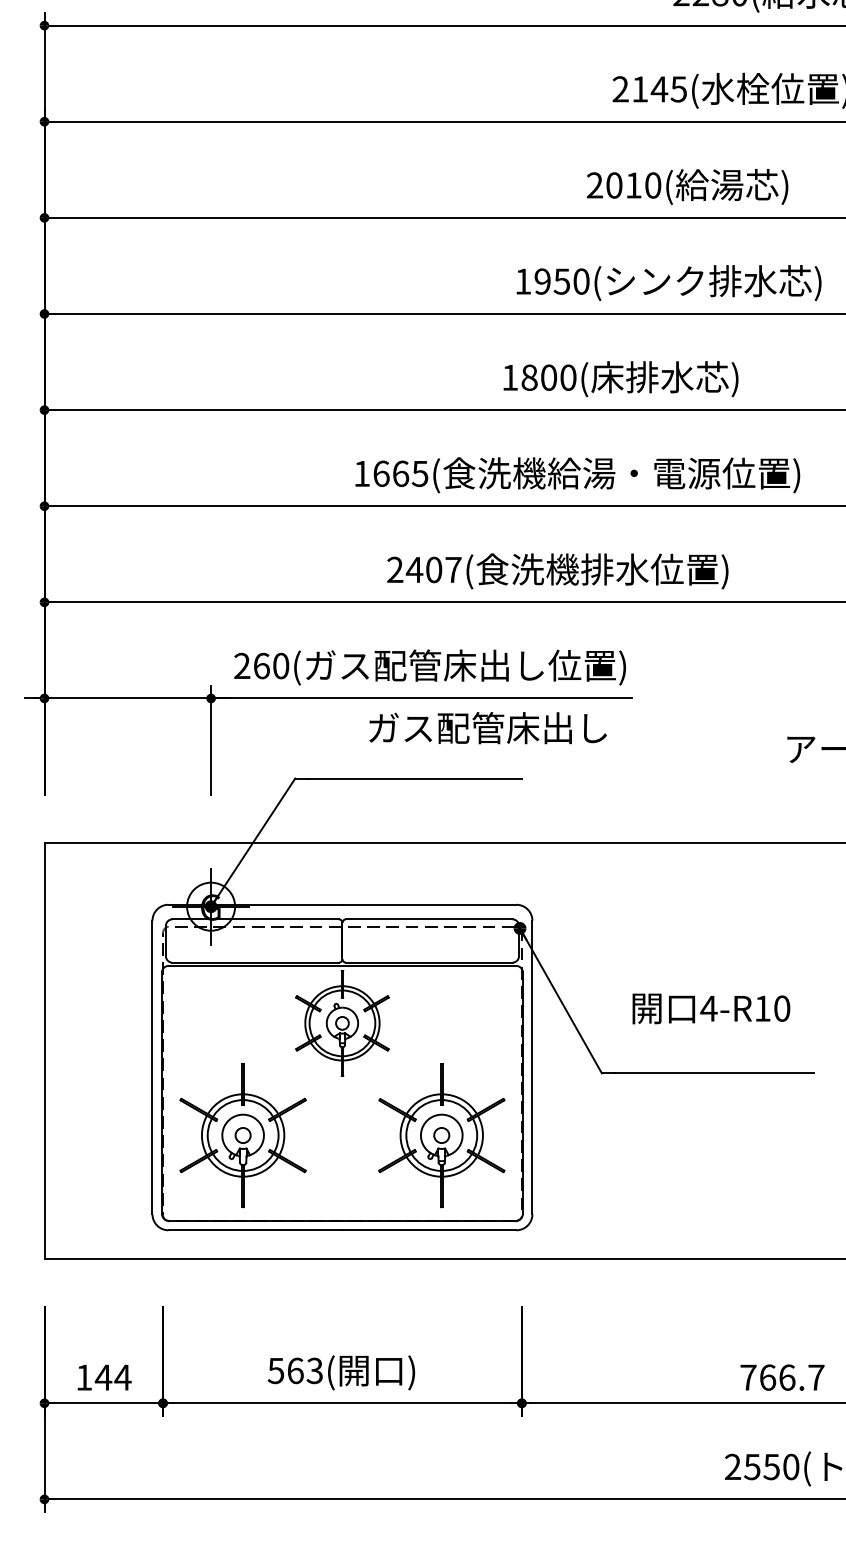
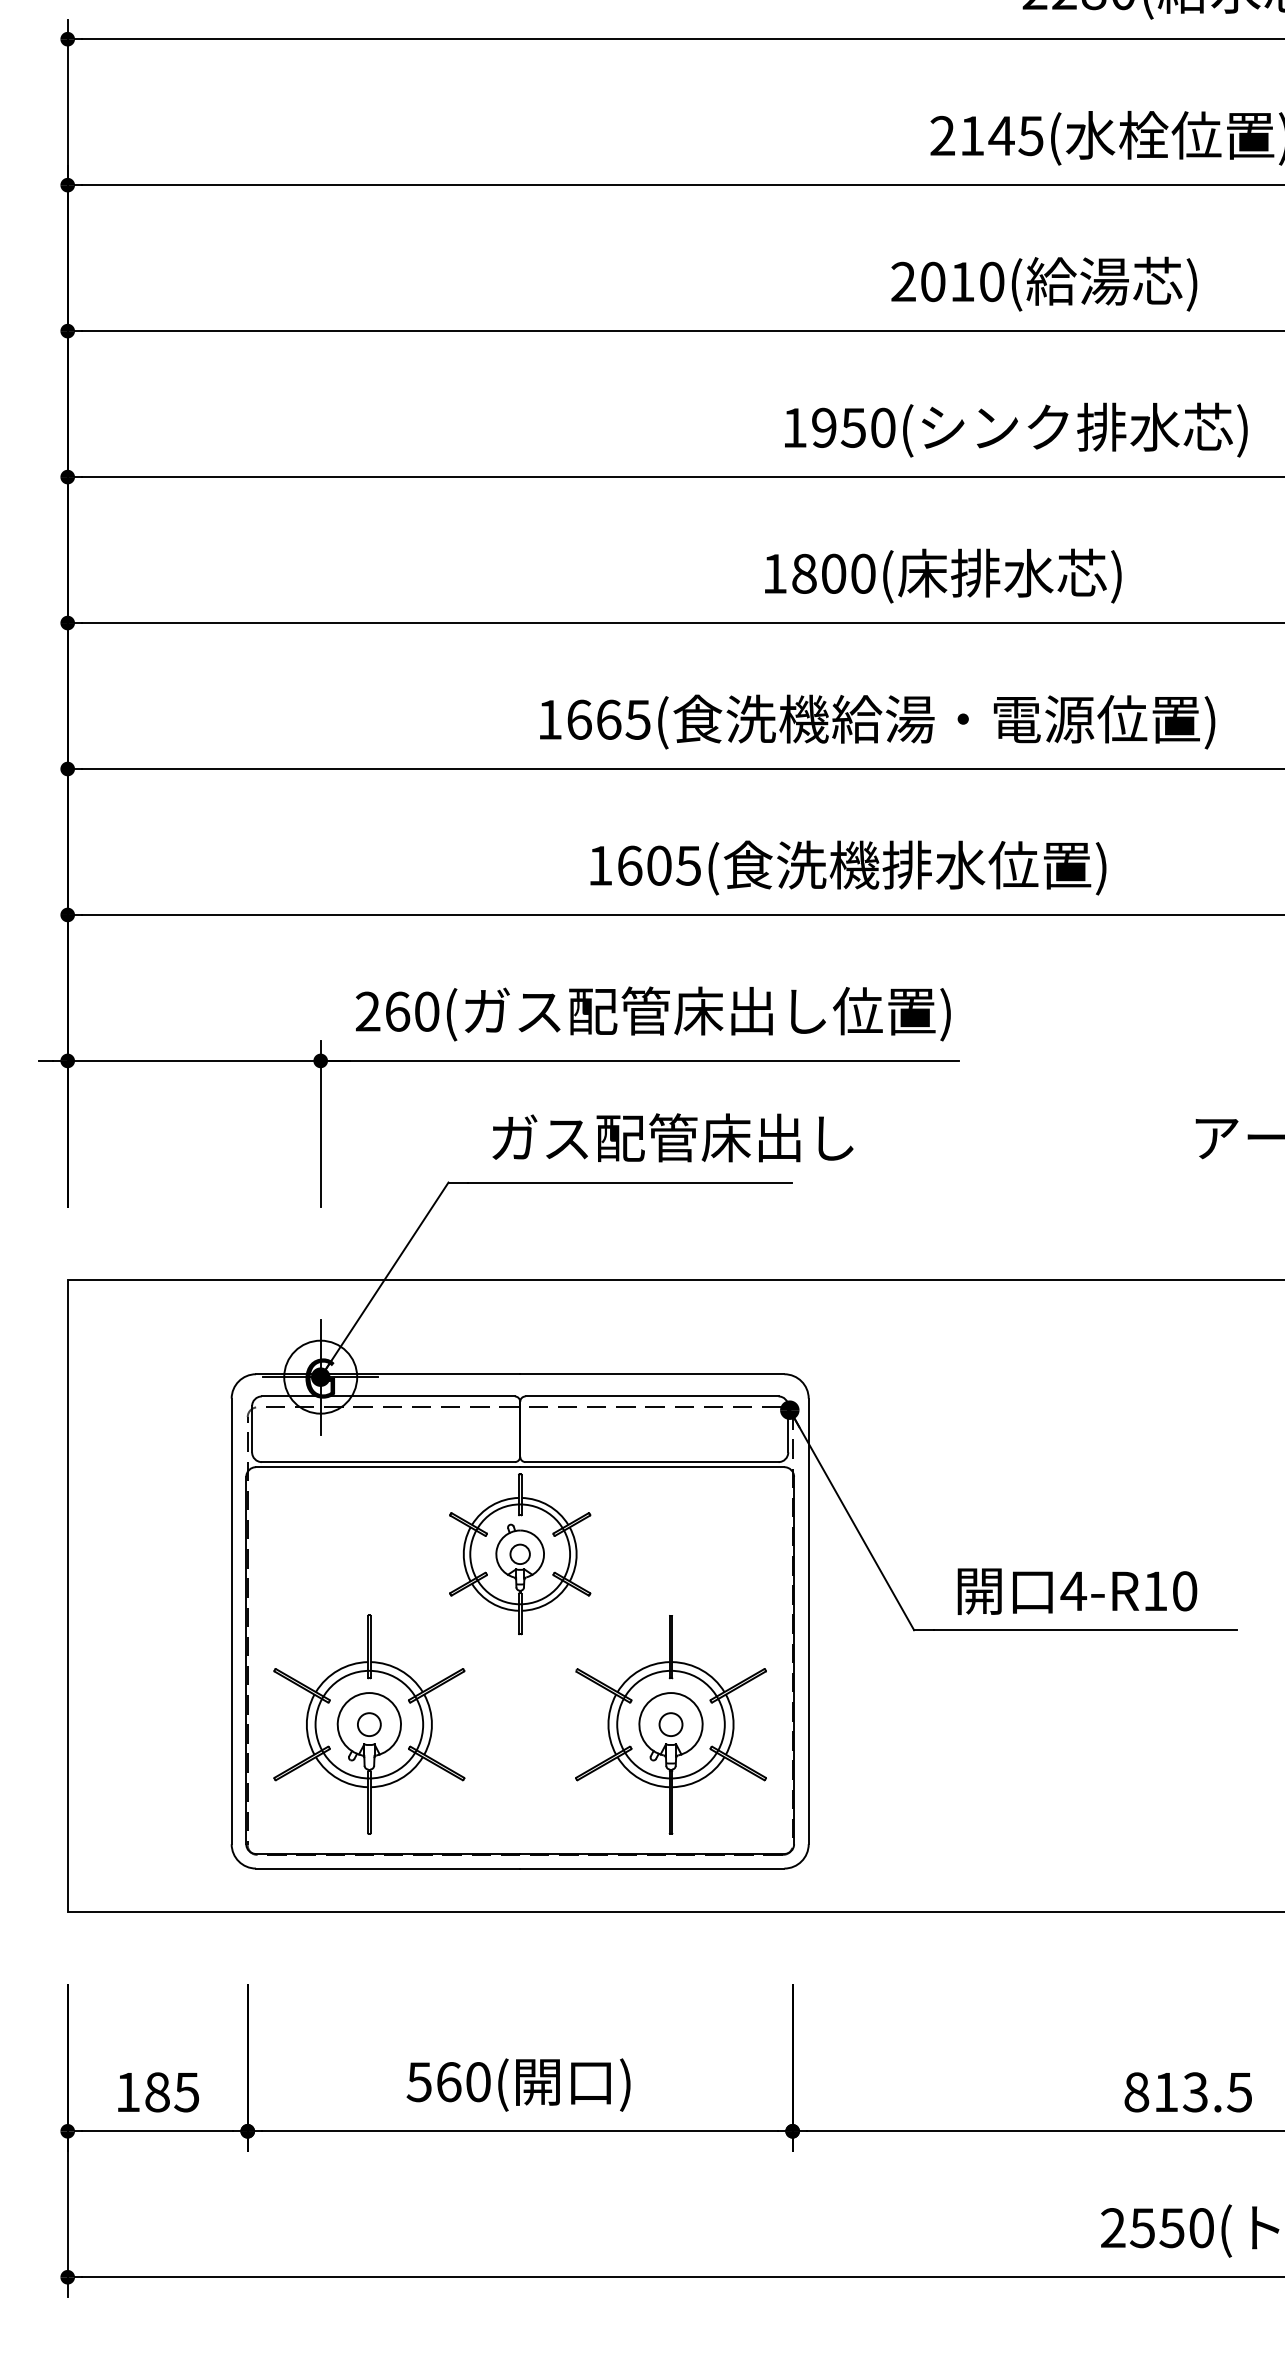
text: (424, 569) -> (644, 865), 2407 -> 1605
text: (487, 728) -> (672, 1138), moved
text: (711, 1008) -> (1077, 1590), moved
text: (314, 1370) -> (477, 2081), 563( -> 560(
text: (112, 1377) -> (170, 2092), 144 -> 185
text: (782, 1377) -> (1188, 2092), 766.7 -> 813.5

